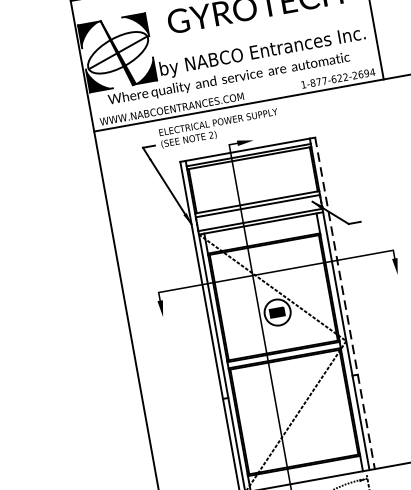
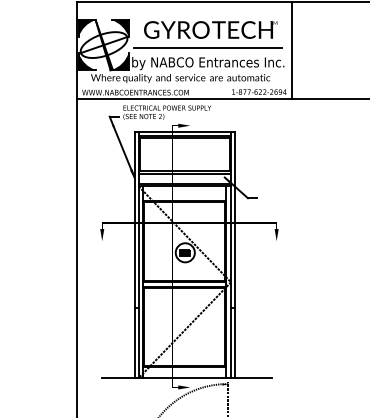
line: (257, 31) -> (207, 47), added
line: (345, 304) -> (235, 255), dashed -> solid

